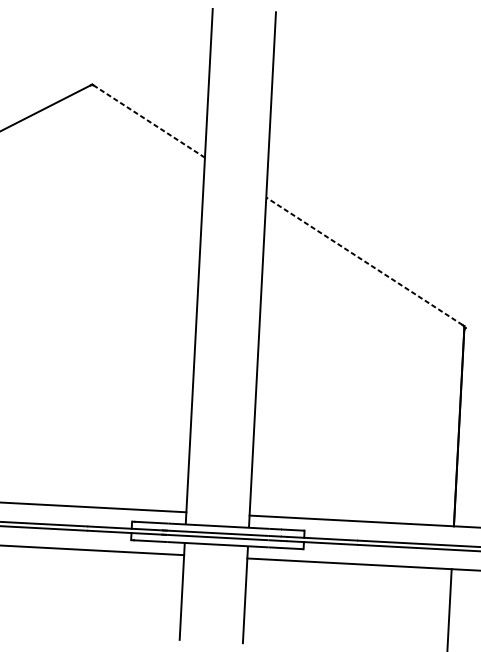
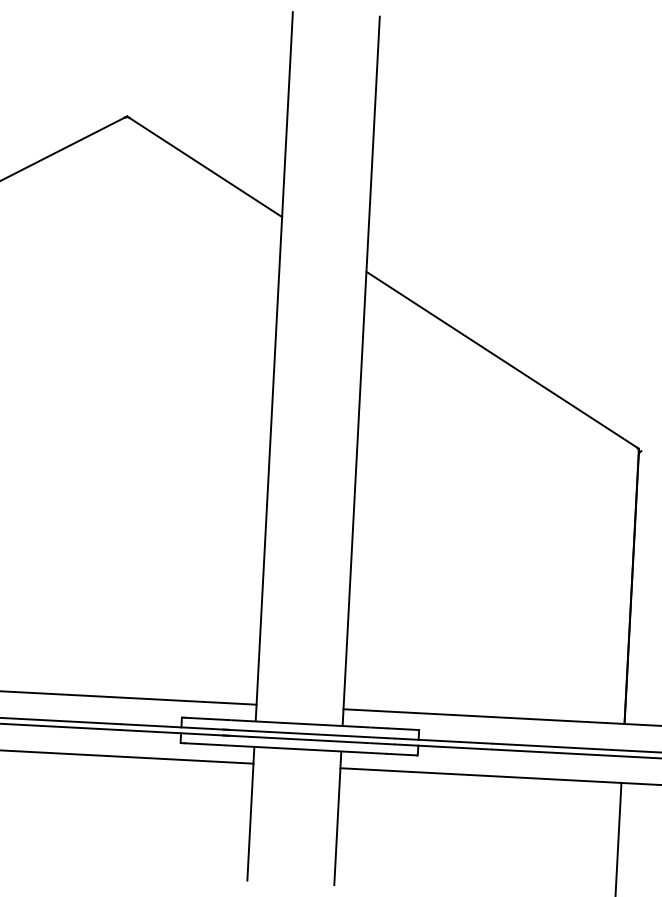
line: (149, 121) -> (205, 167), dashed -> solid
line: (364, 261) -> (501, 359), dashed -> solid

